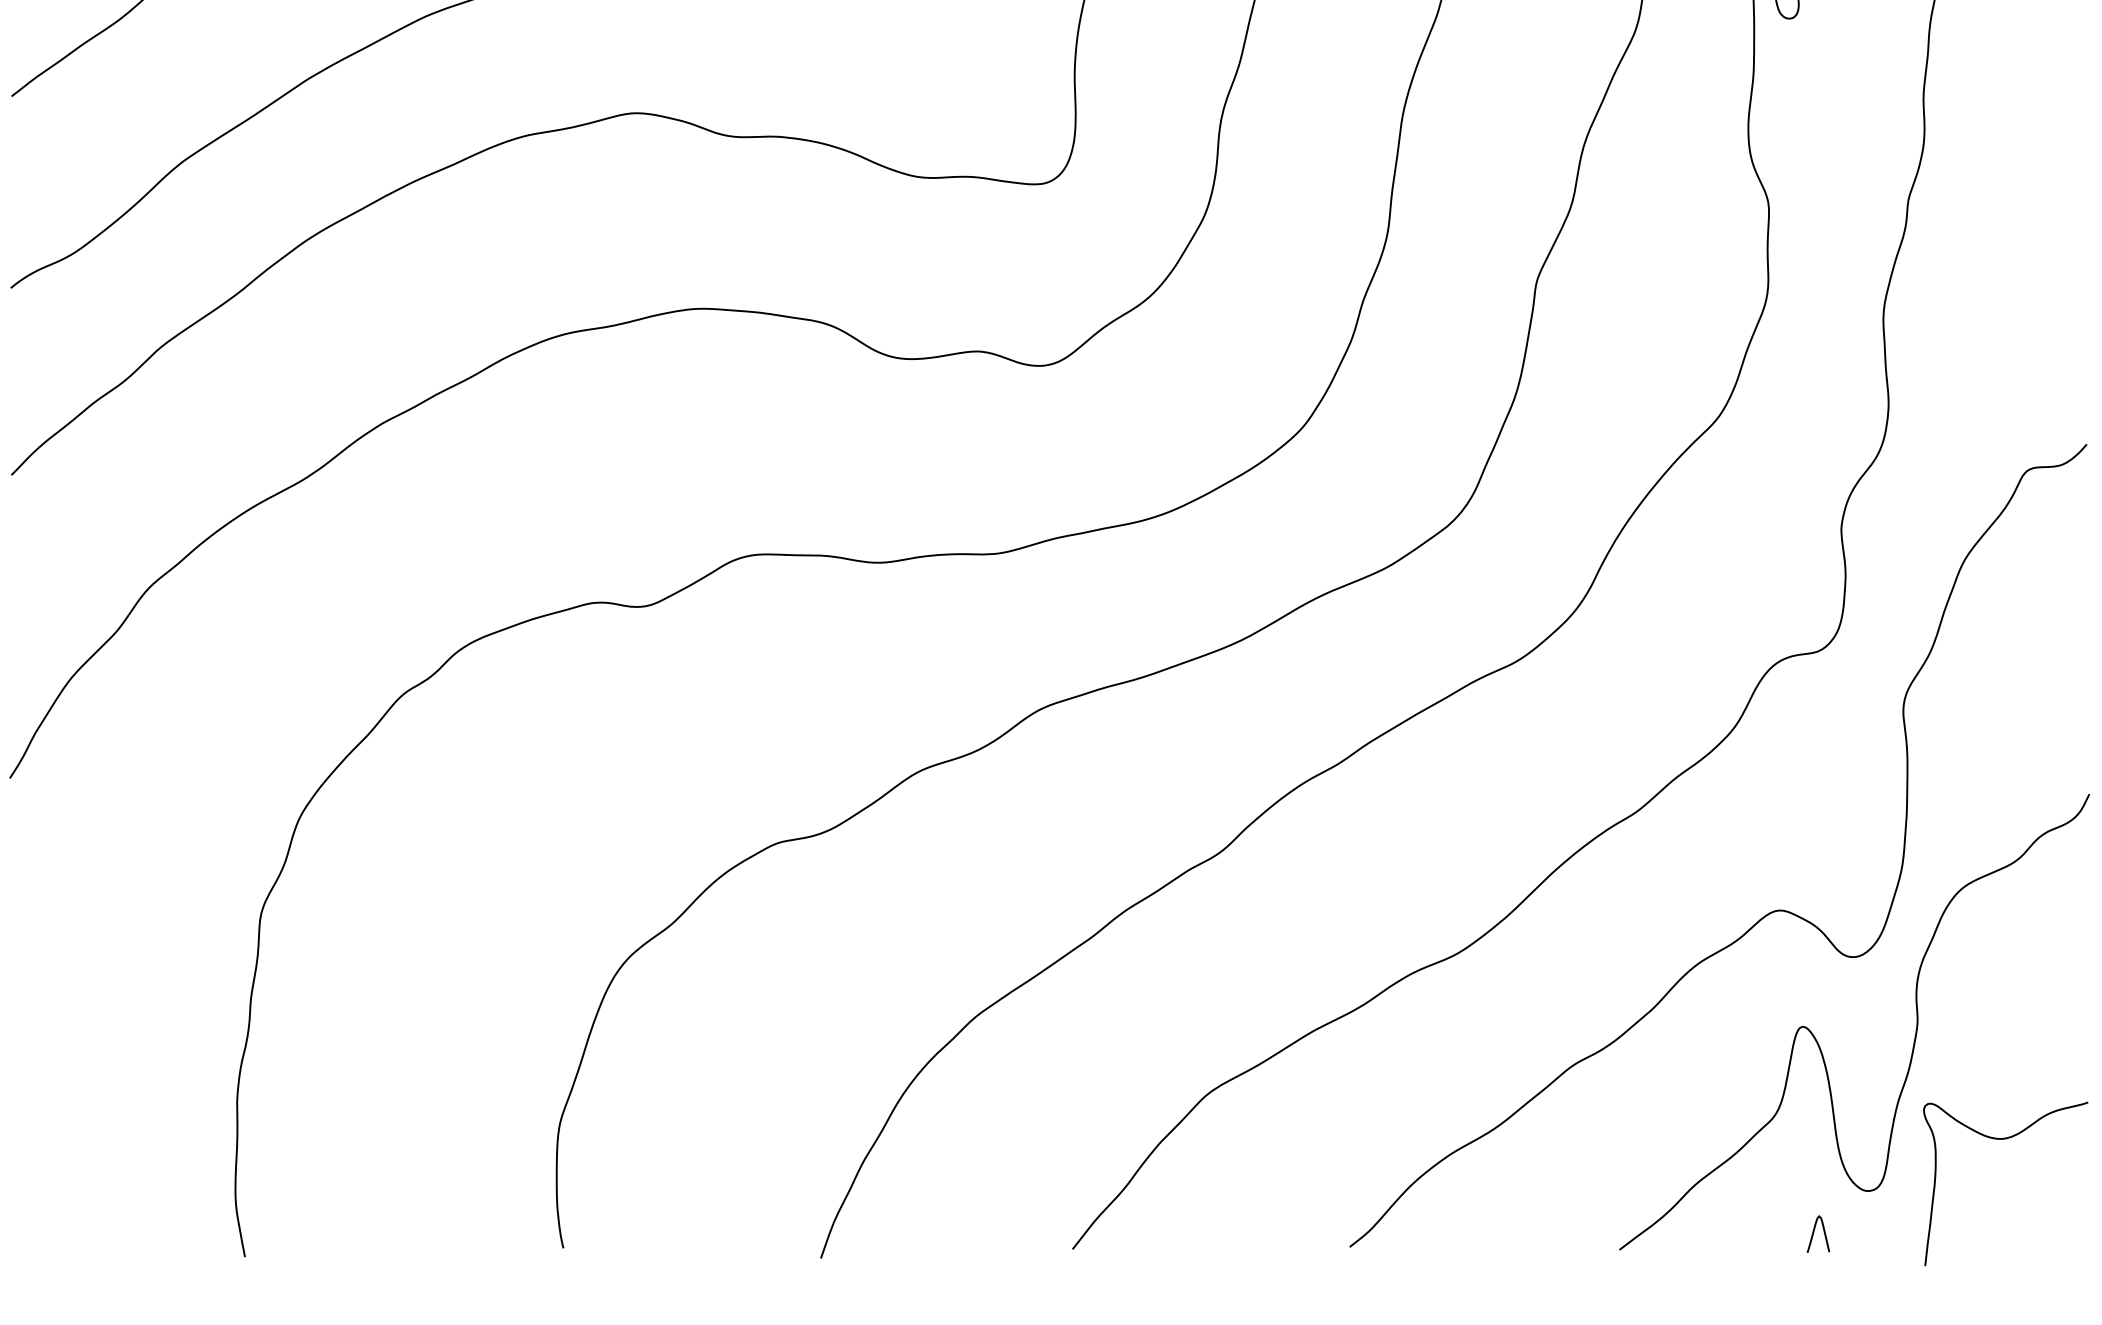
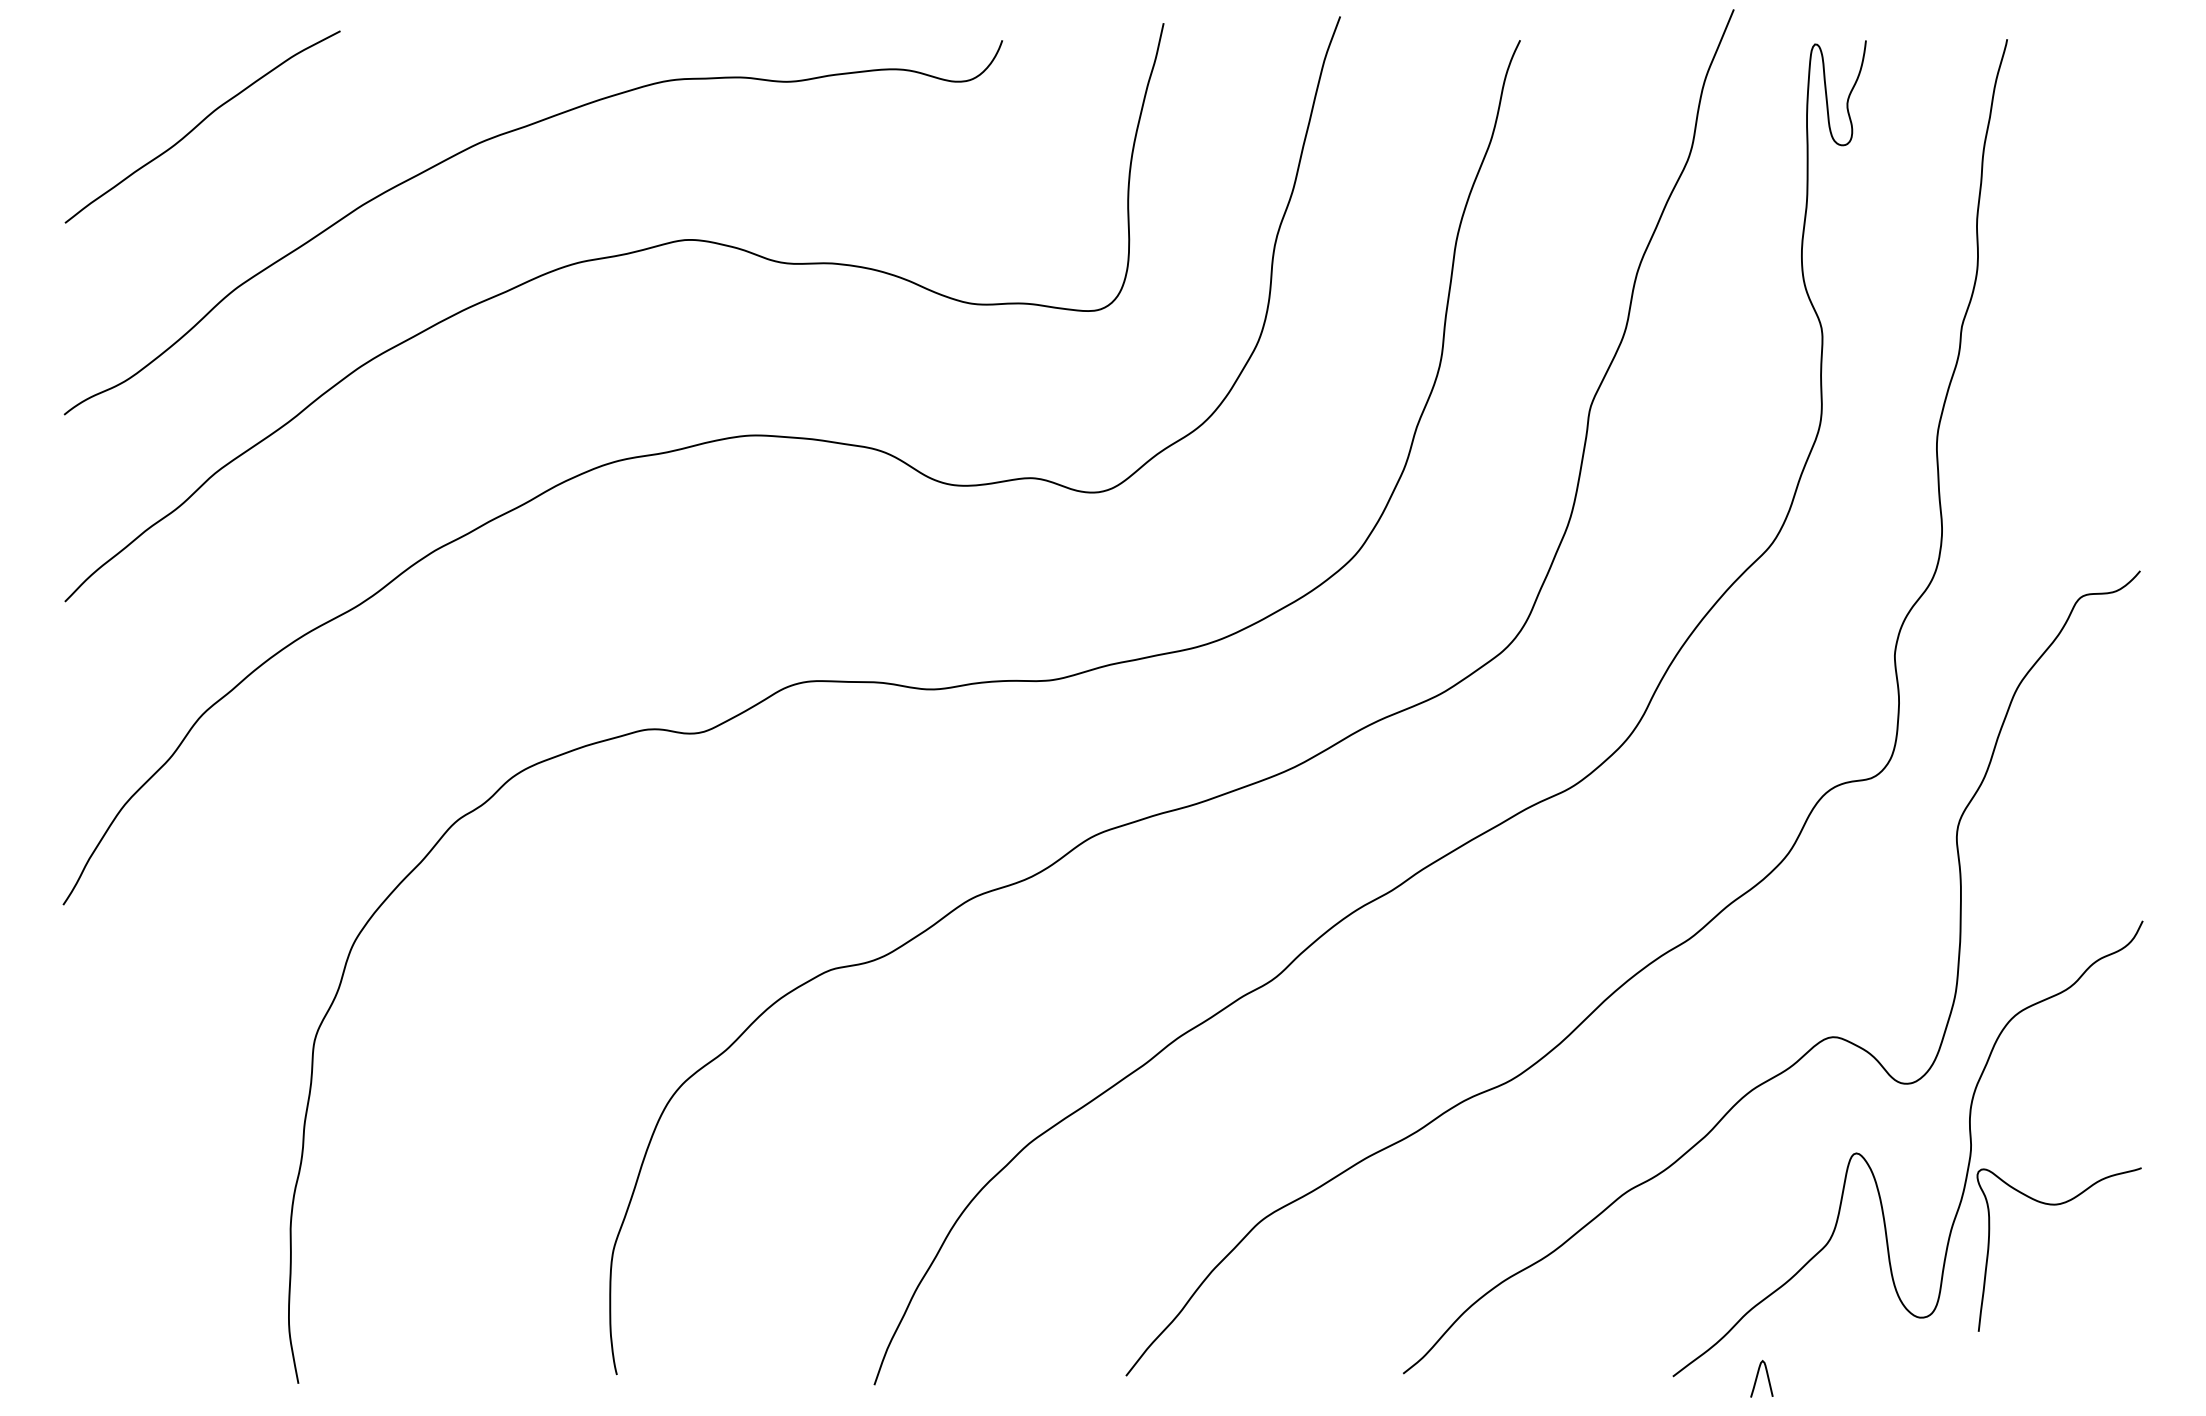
curve: (2005, 1139) -> (2058, 1205), moved
curve: (1814, 1233) -> (1757, 1378), moved

